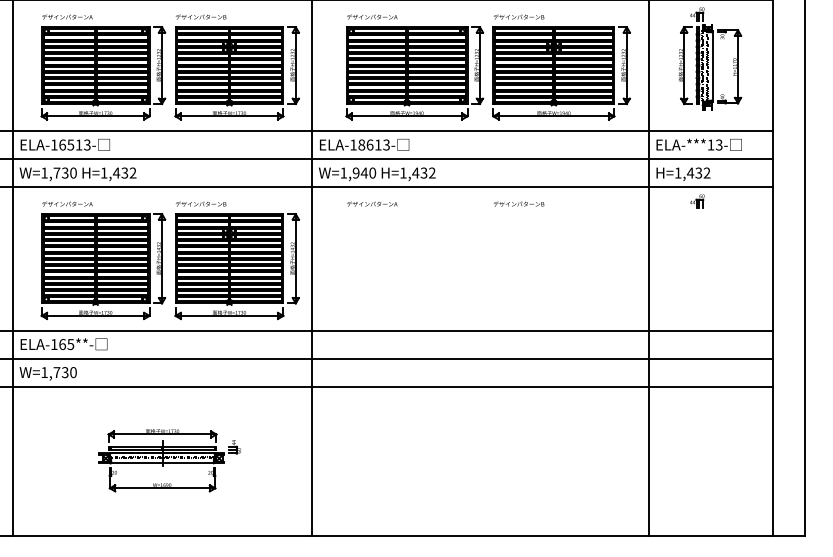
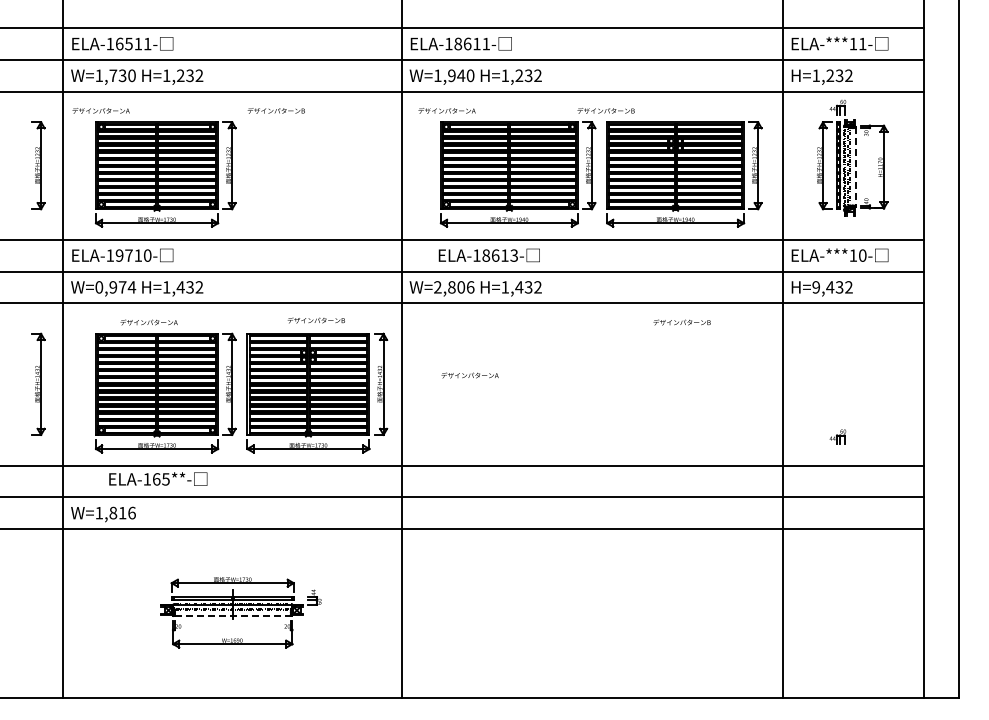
text: (66, 16) -> (100, 110), moved
text: (371, 16) -> (446, 110), moved
text: (518, 16) -> (605, 110), moved
line: (712, 67) -> (855, 167), solid -> dashed
part: (237, 73) -> (317, 174), removed
text: (74, 144) -> (133, 255), ELA-16513- -> ELA-19710-
text: (363, 144) -> (488, 255), moved
text: (719, 144) -> (862, 255), ELA-***13- -> ELA-***10-
text: (58, 173) -> (115, 287), W=1,730 -> W=0,974
text: (358, 173) -> (454, 287), W=1,940 -> W=2,806
text: (677, 173) -> (815, 287), H=1,432 -> H=9,432
part: (696, 200) -> (837, 436), moved
text: (66, 204) -> (148, 322), moved
text: (200, 204) -> (315, 320), moved
text: (371, 204) -> (469, 375), moved
text: (518, 204) -> (681, 322), moved
text: (64, 343) -> (158, 478), moved
text: (65, 372) -> (122, 512), W=1,730 -> W=1,816
line: (163, 463) -> (233, 615), solid -> dashed

